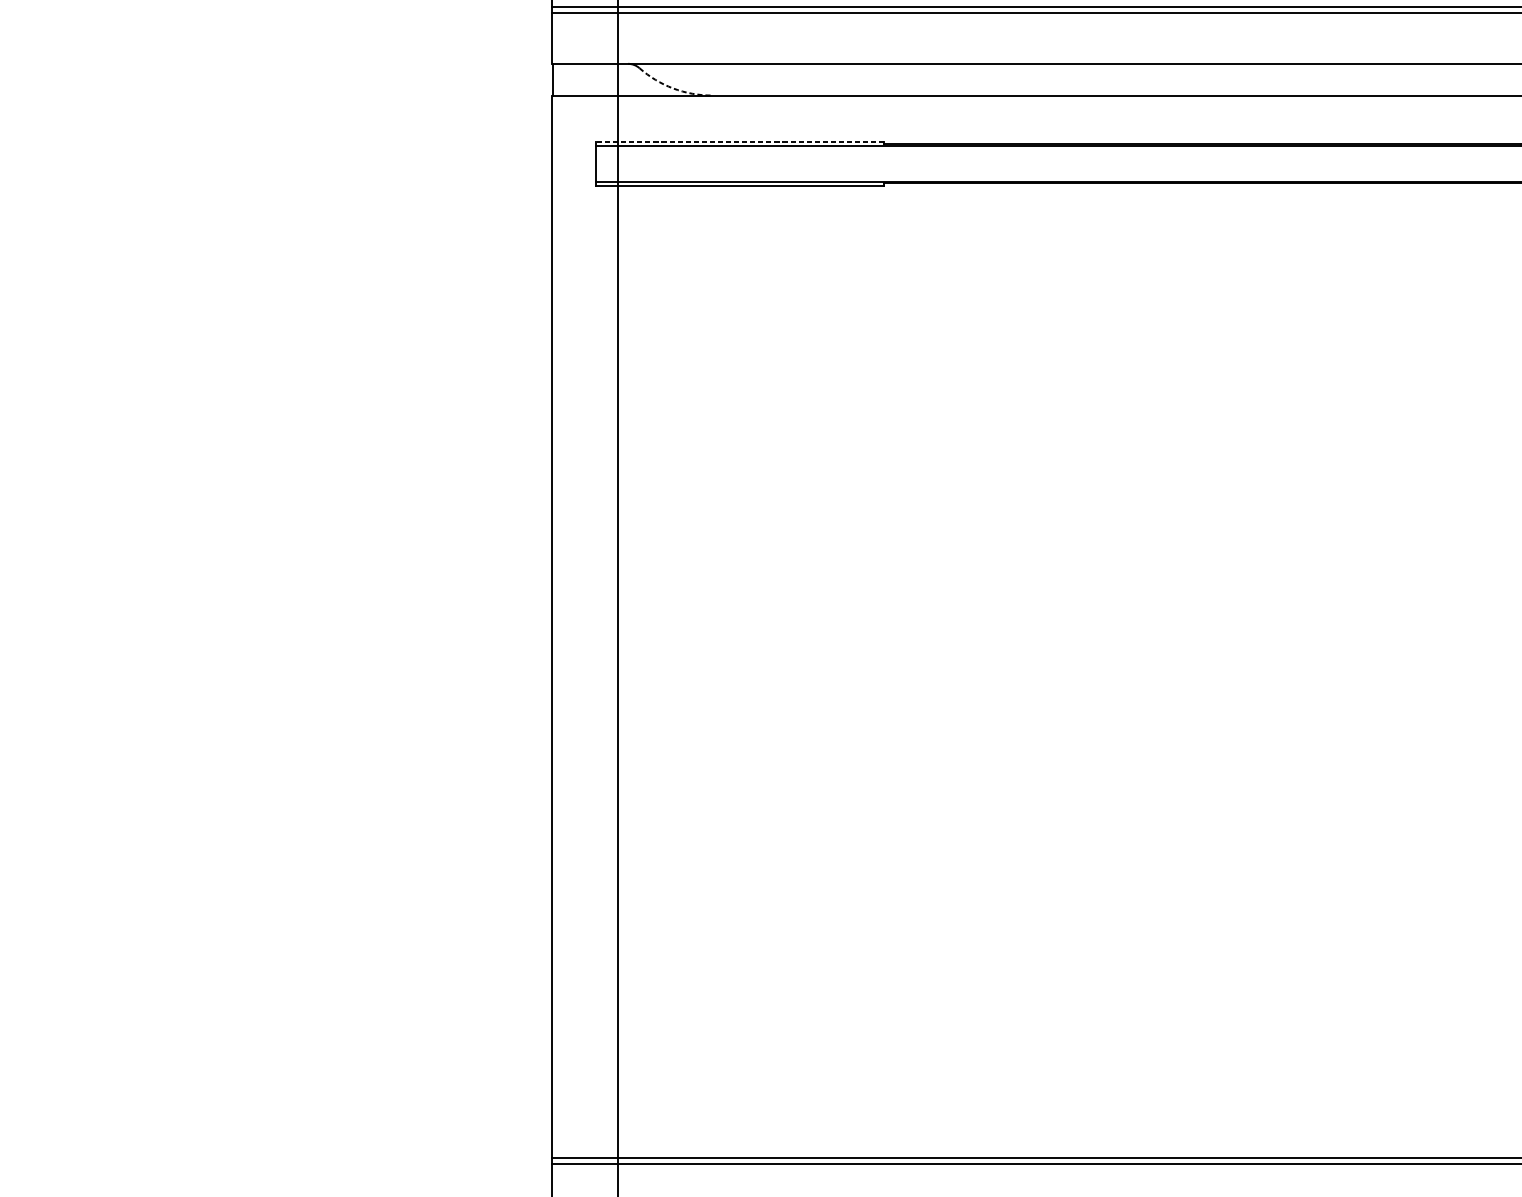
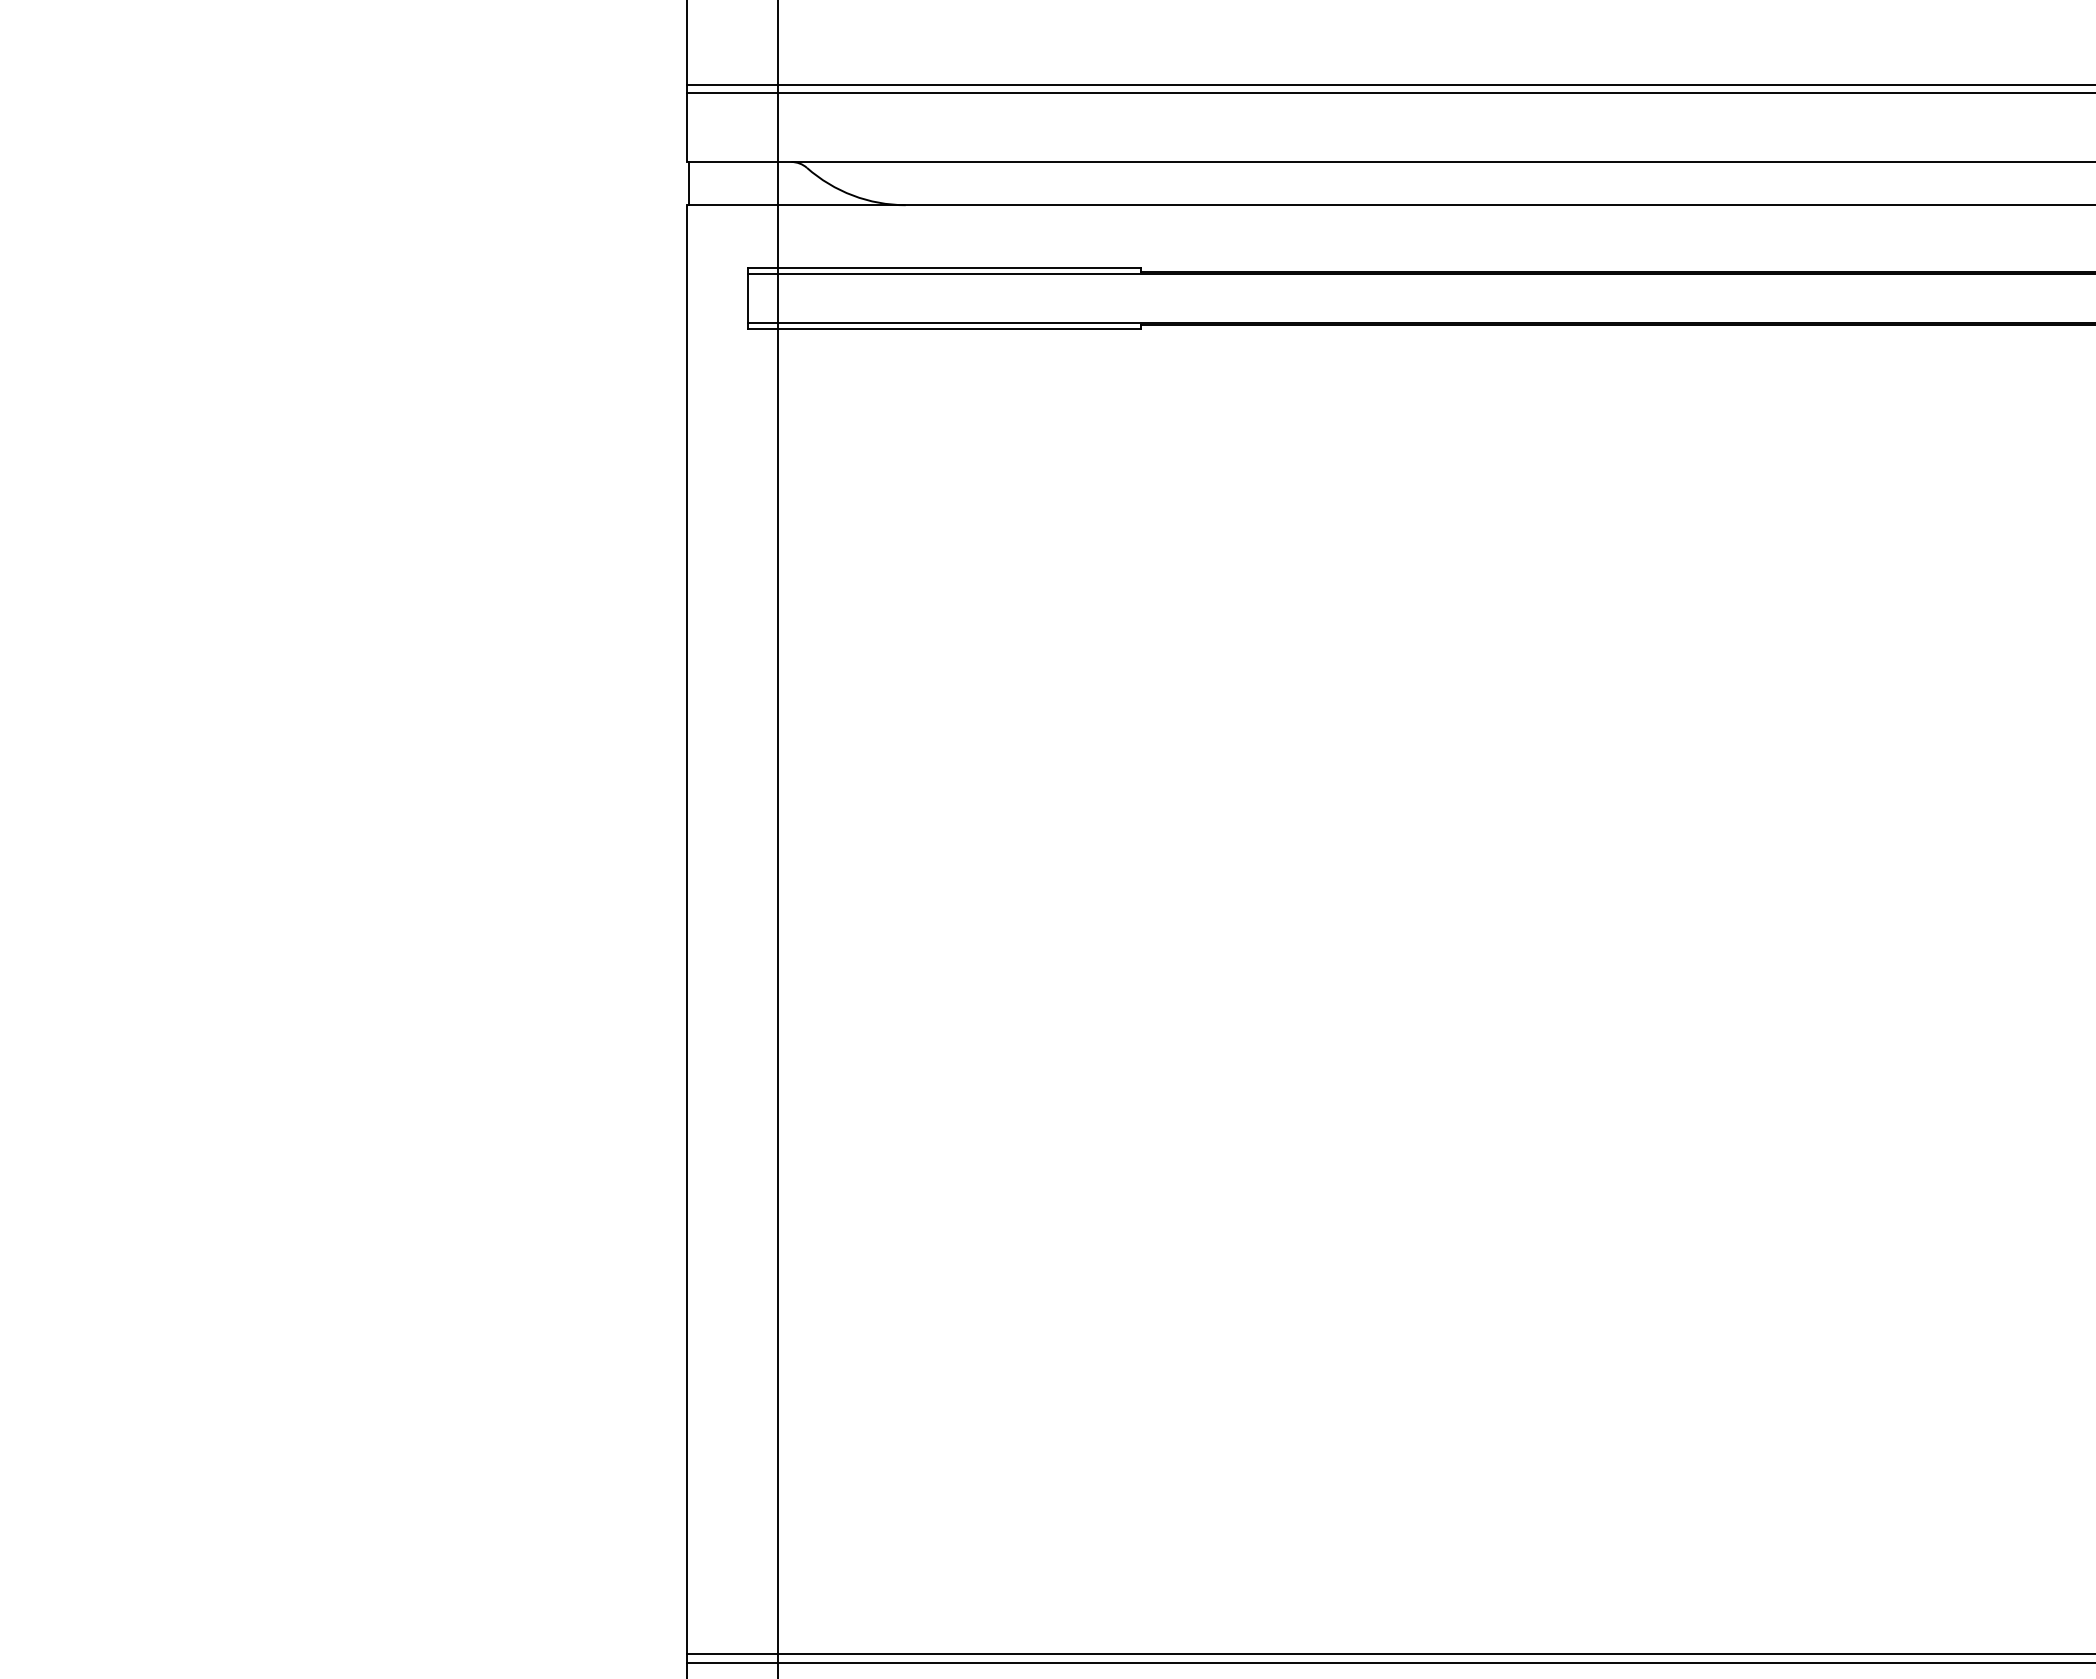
arc: (672, 88) -> (852, 195), dashed -> solid
line: (740, 141) -> (944, 268), dashed -> solid

